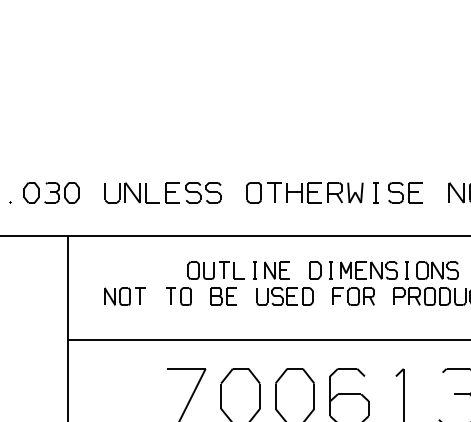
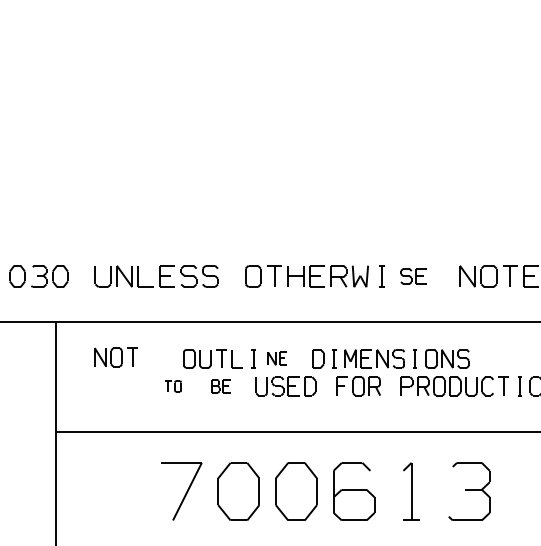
part: (405, 192) -> (413, 276), size x0.7
part: (277, 270) -> (277, 358), size x0.7
part: (124, 296) -> (115, 357), moved
part: (178, 296) -> (173, 386), size x0.6
part: (223, 296) -> (220, 386), size x0.7

